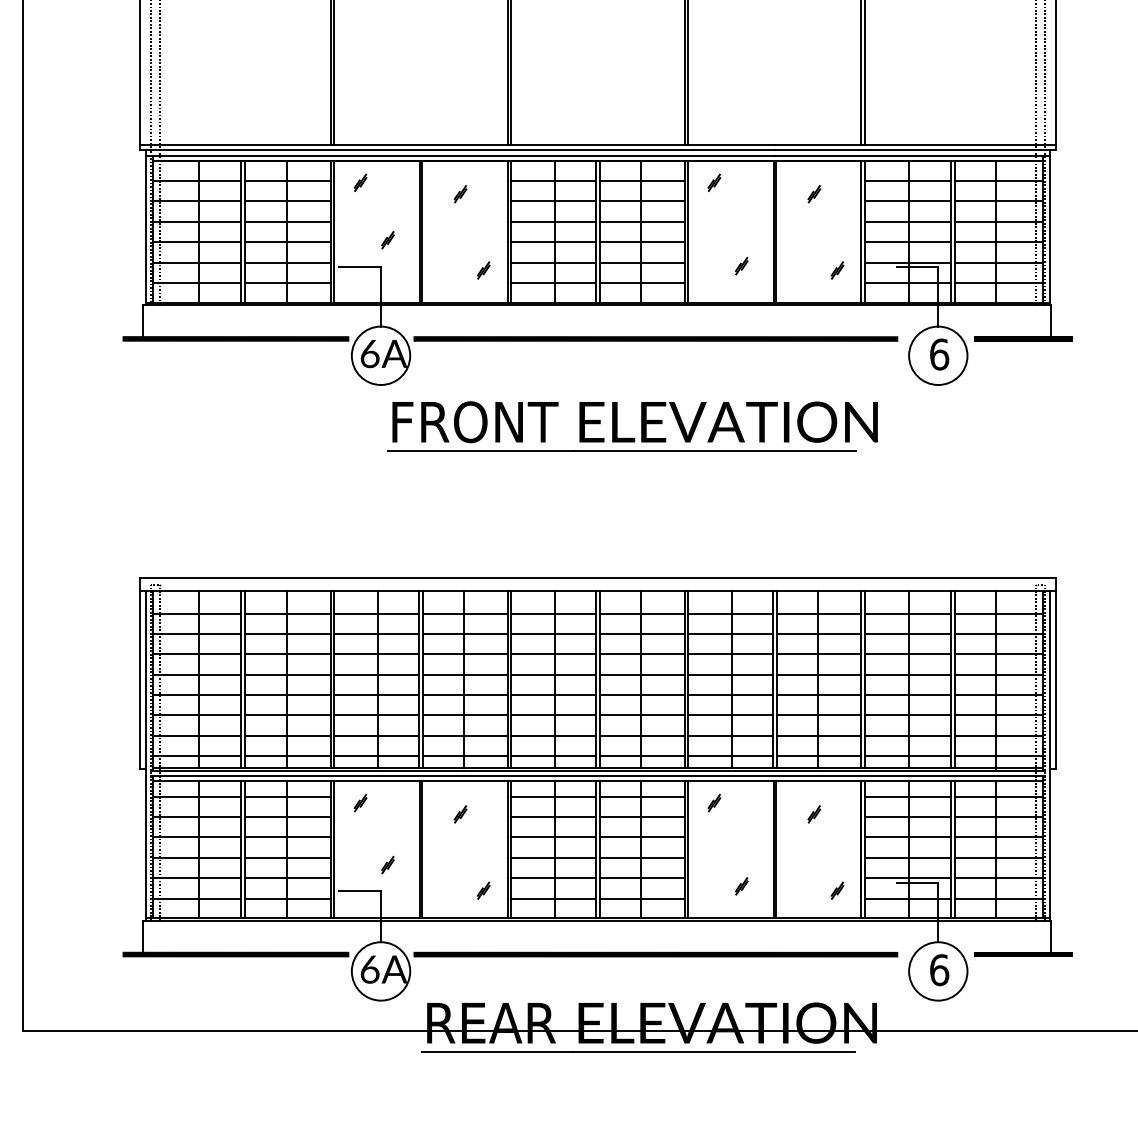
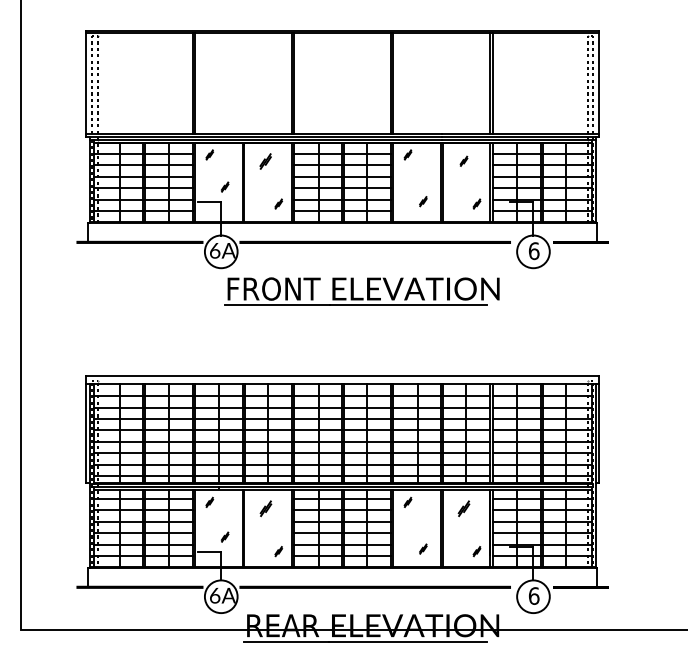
part: (459, 192) -> (265, 160), size x1.6
part: (459, 813) -> (265, 508), size x1.6
part: (813, 813) -> (463, 508), size x1.6

